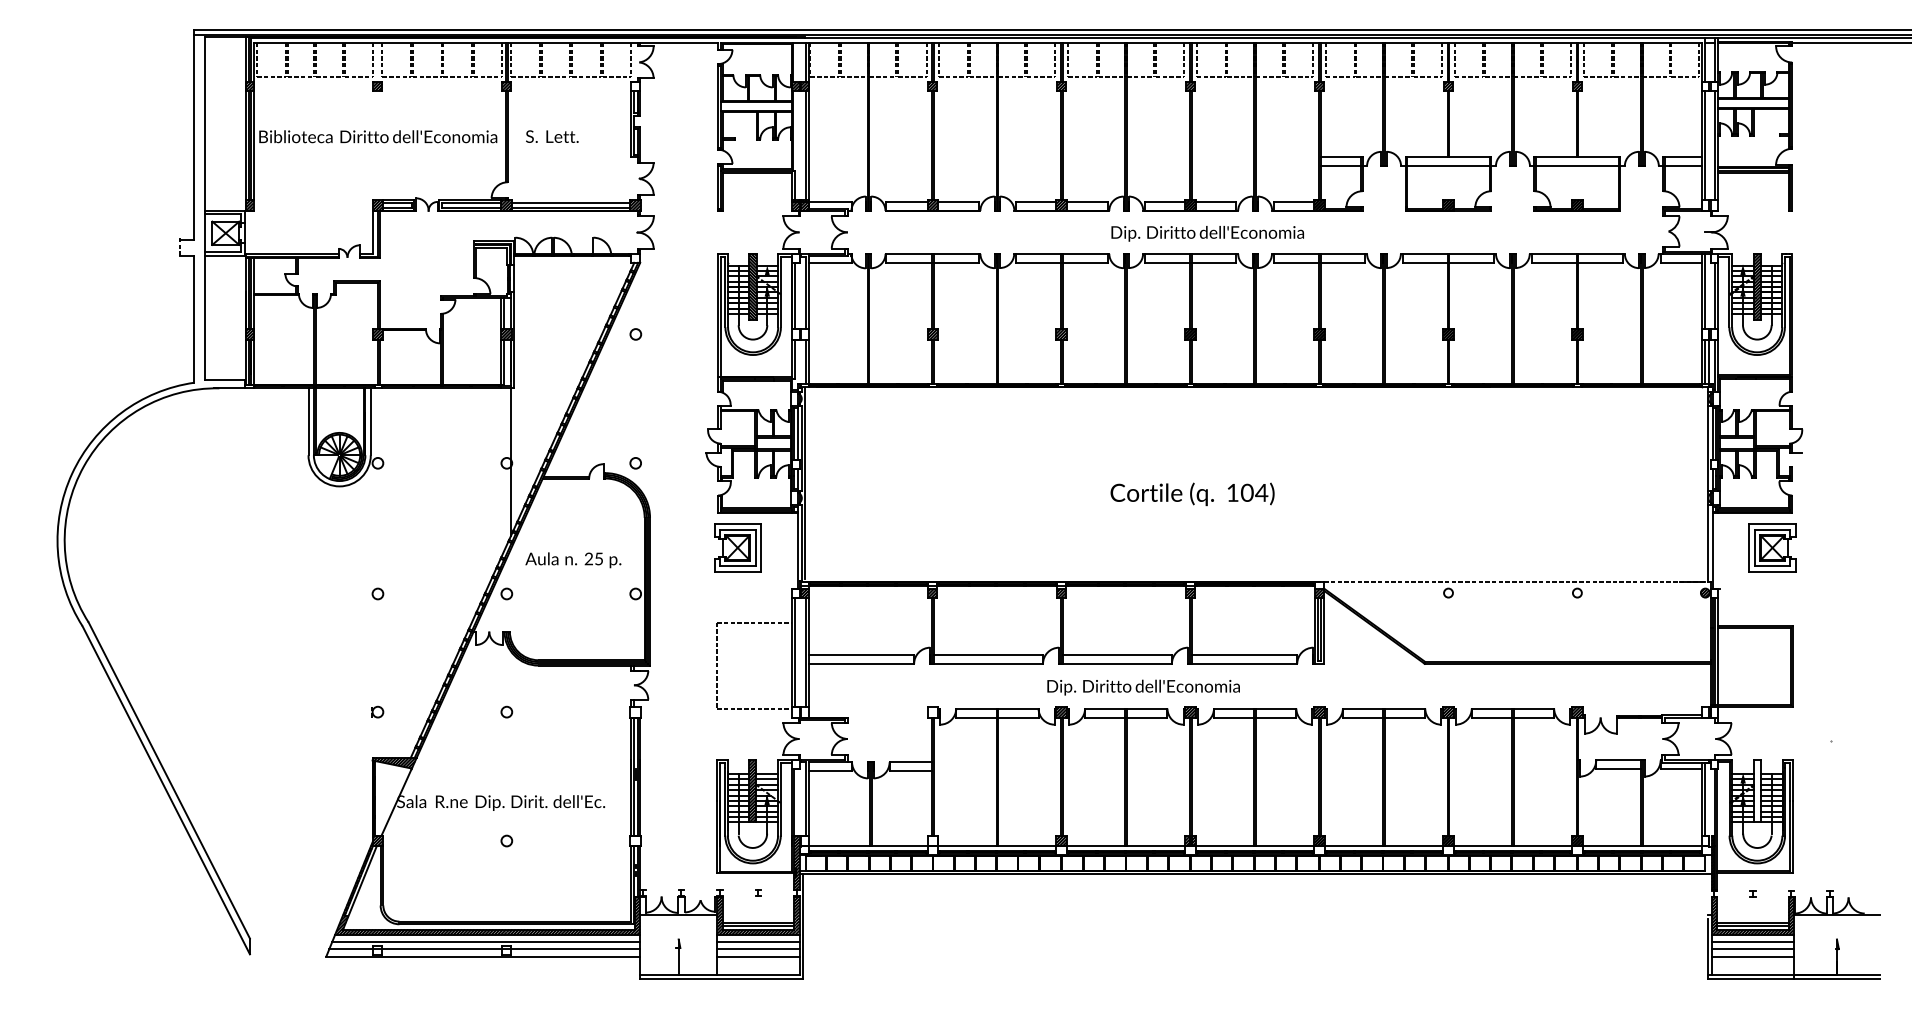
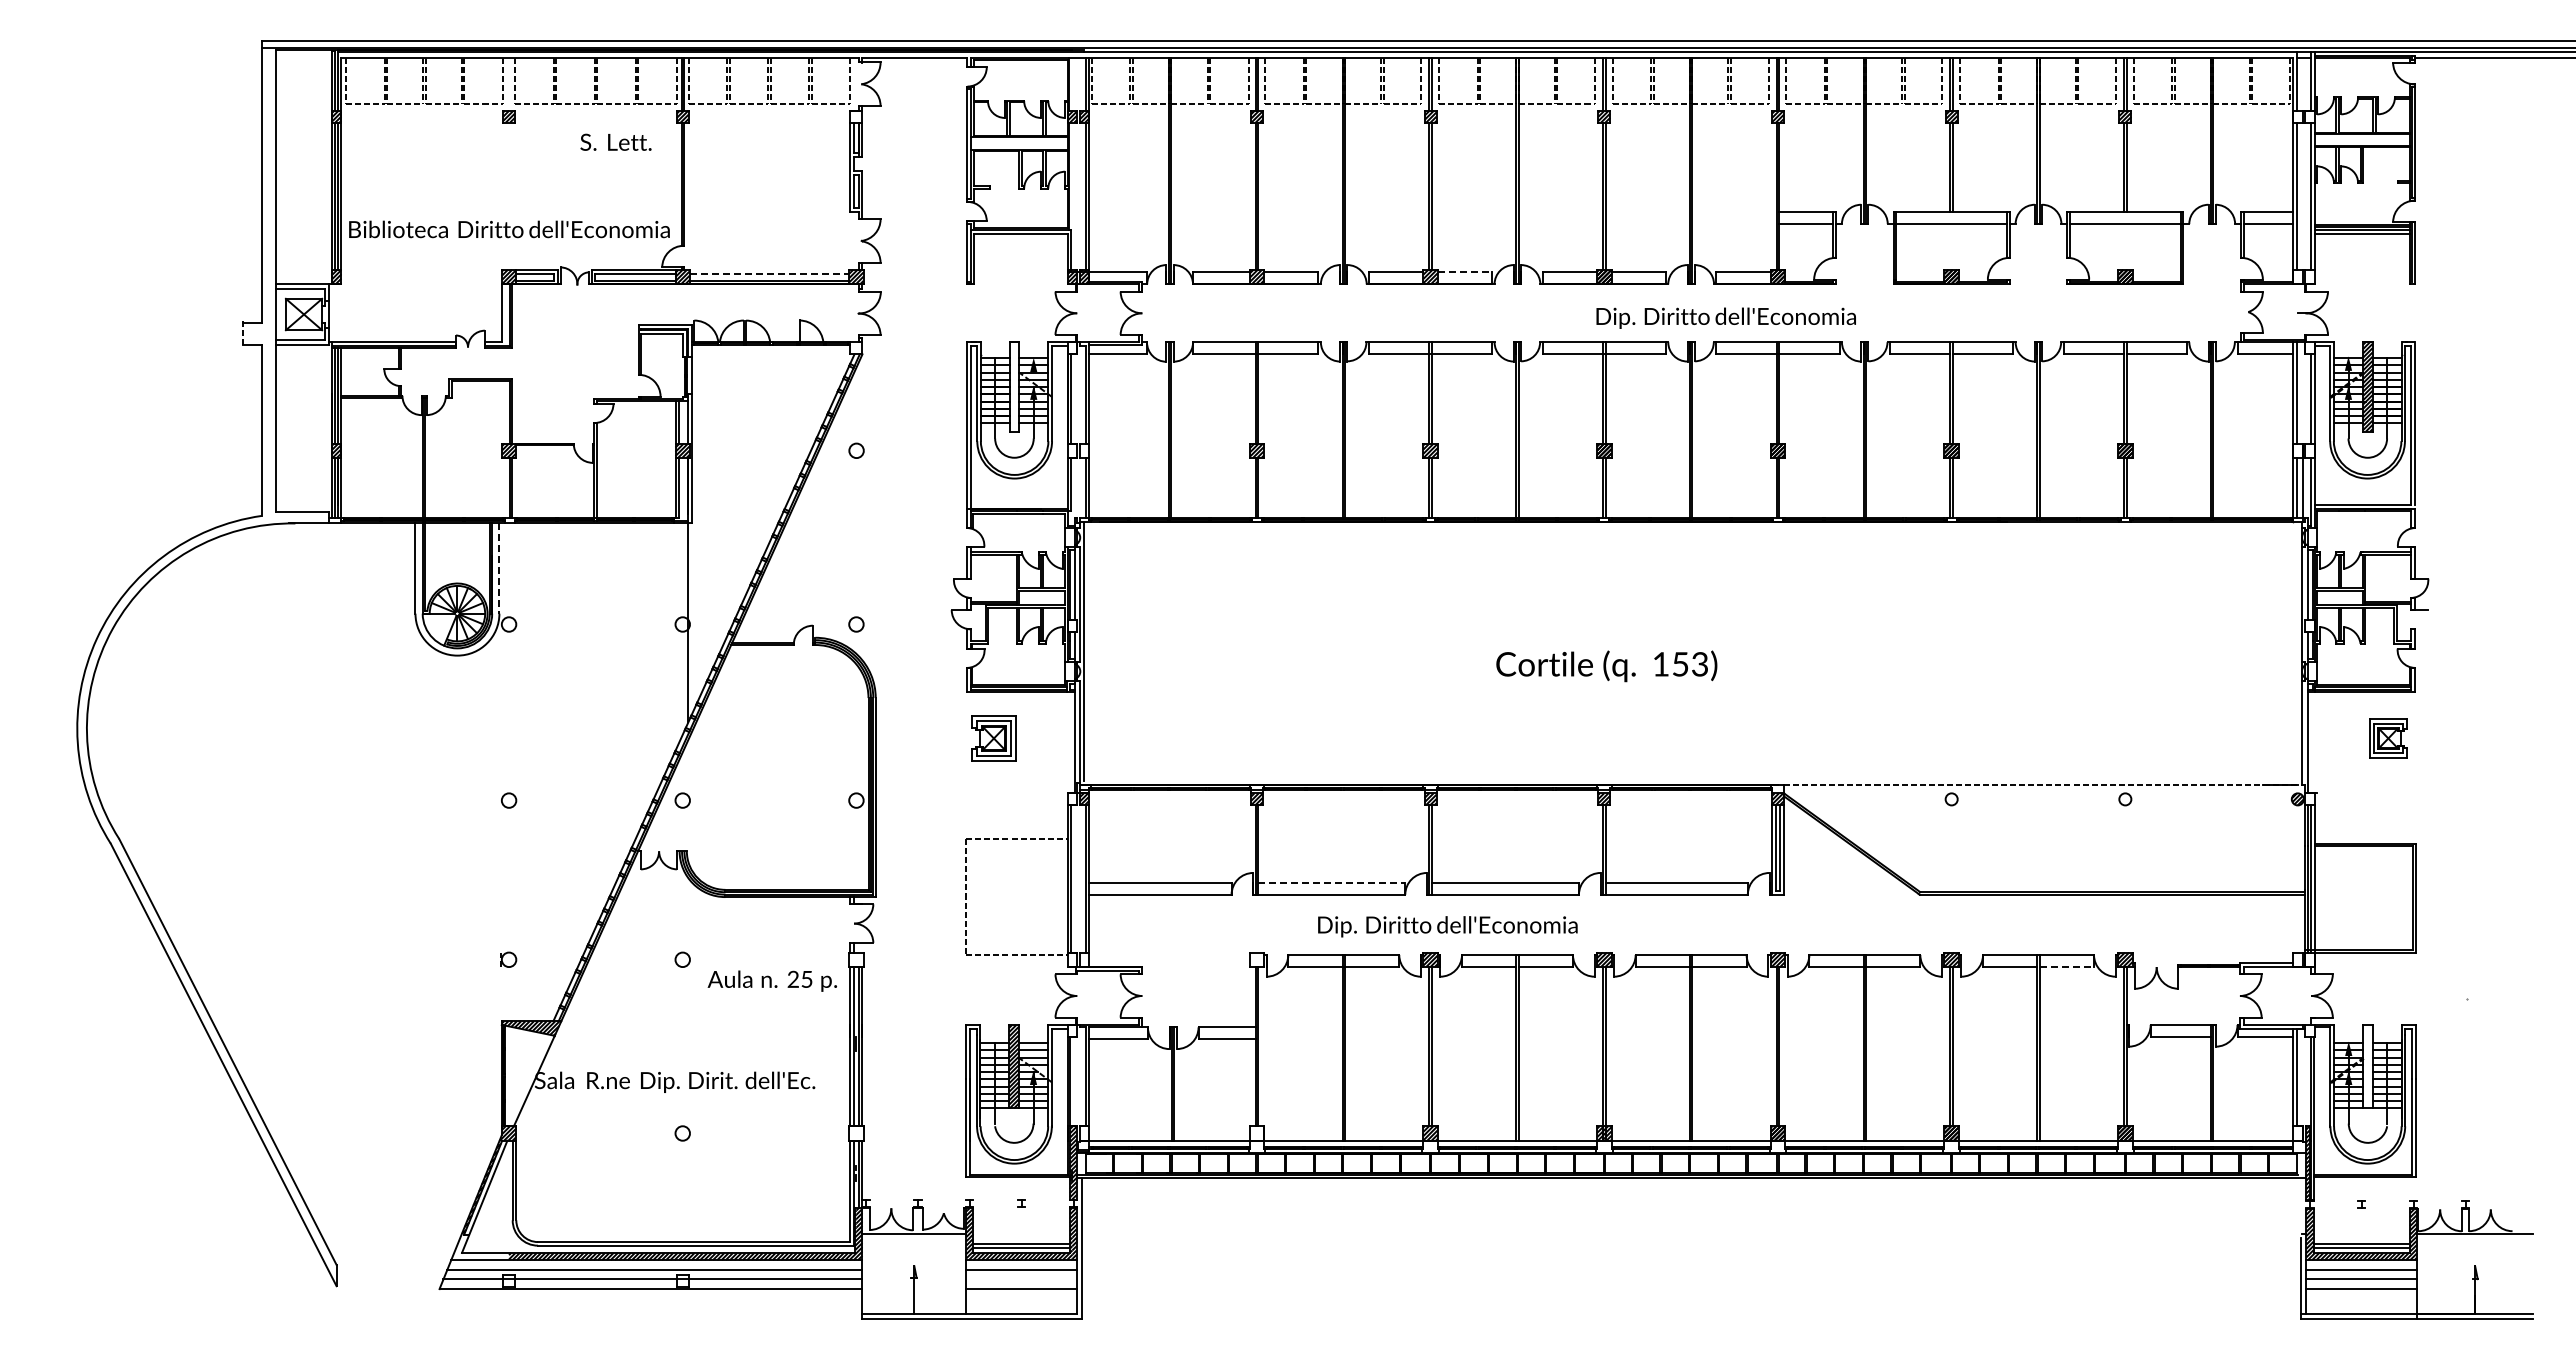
text: (378, 136) -> (509, 229), moved
text: (551, 136) -> (615, 141), moved
line: (571, 202) -> (769, 273), solid -> dashed
line: (1087, 202) -> (1465, 272), solid -> dashed
text: (1207, 233) -> (1725, 317), moved
hatch: (753, 286) -> (1014, 386), removed
line: (370, 422) -> (499, 569), solid -> dashed
text: (1253, 492) -> (1689, 664), 104) -> 153)
part: (737, 547) -> (993, 738), size x0.7
part: (1772, 547) -> (2388, 738), size x0.6
text: (572, 559) -> (771, 980), moved
line: (988, 654) -> (1331, 882), solid -> dashed
text: (1143, 687) -> (1447, 926), moved
line: (1534, 717) -> (2067, 967), solid -> dashed
hatch: (356, 924) -> (480, 1246), removed
line: (758, 949) -> (1021, 1279), removed

